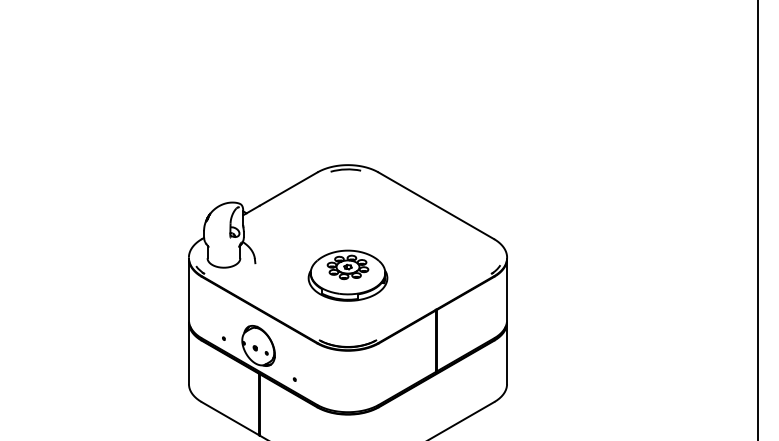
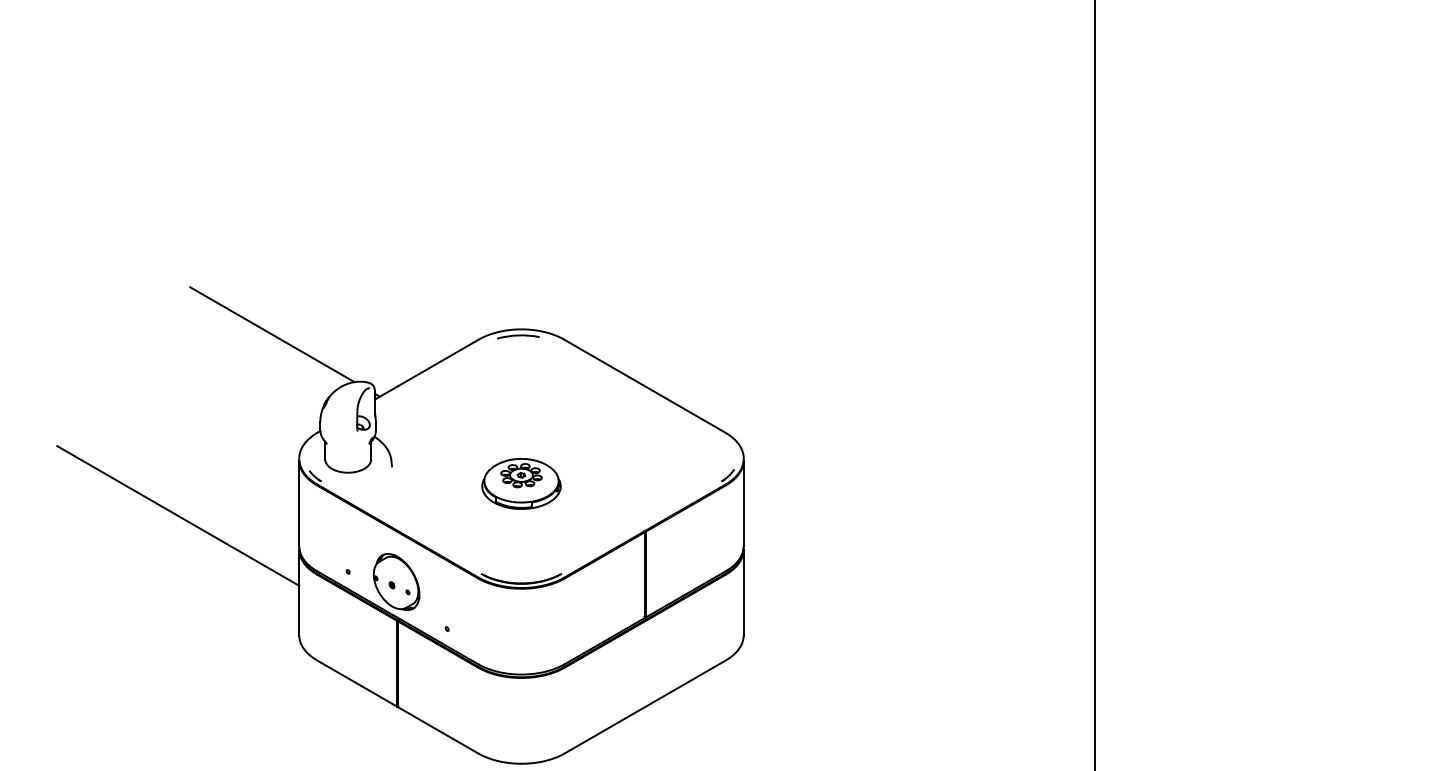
line: (169, 168) -> (272, 334), added
part: (348, 275) -> (521, 483), size x0.71
line: (102, 298) -> (178, 515), added

